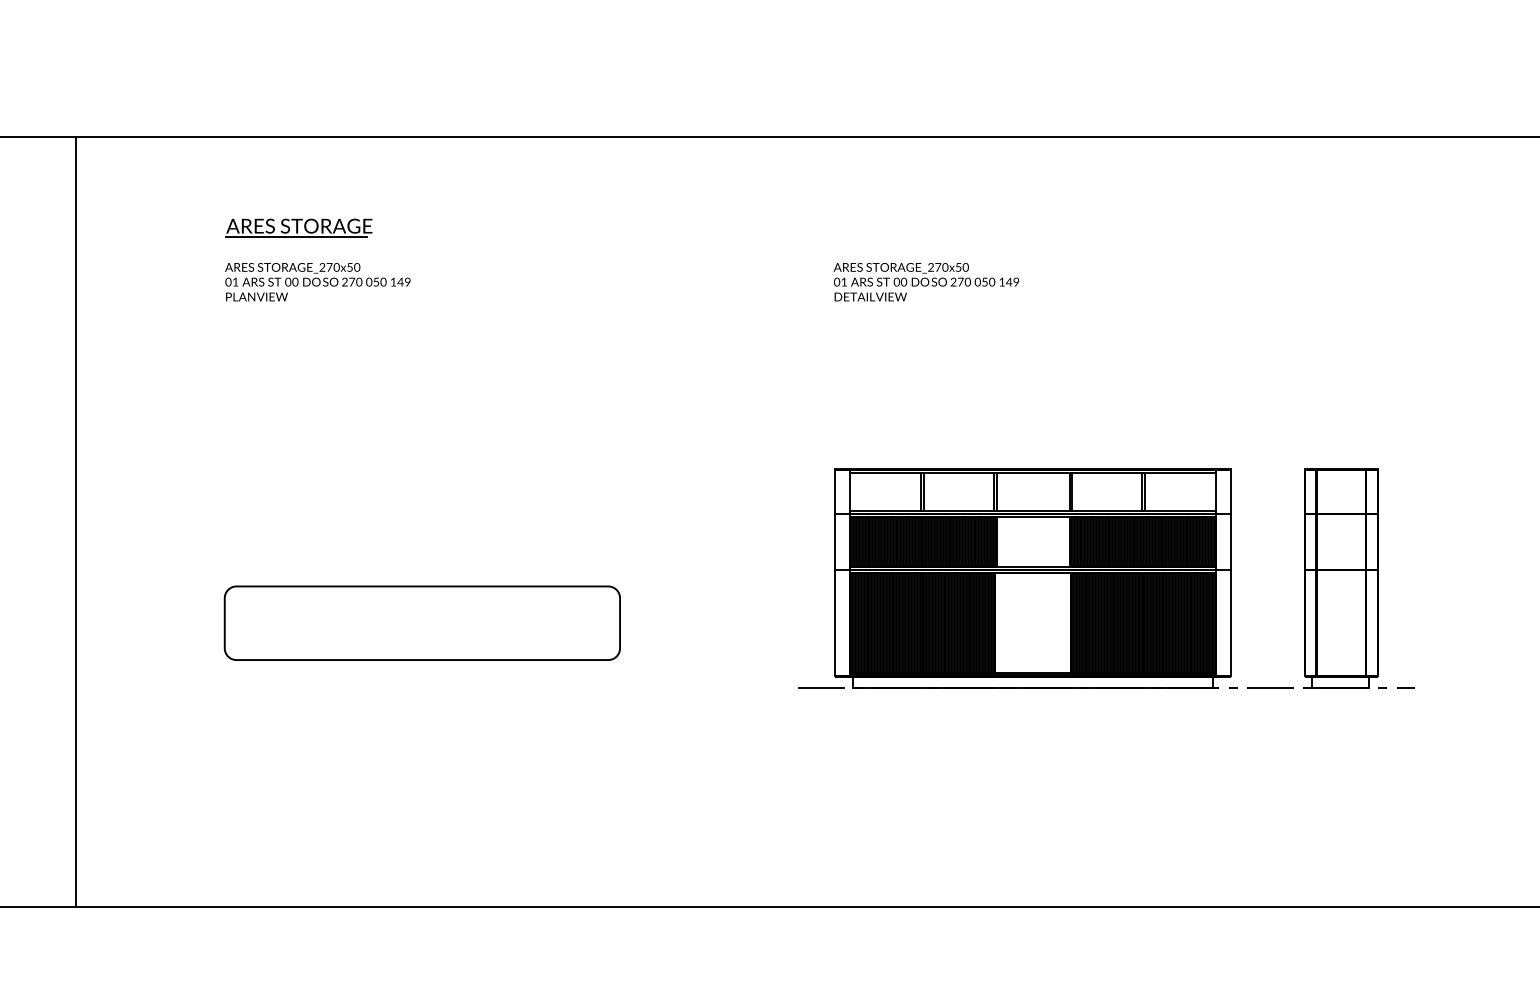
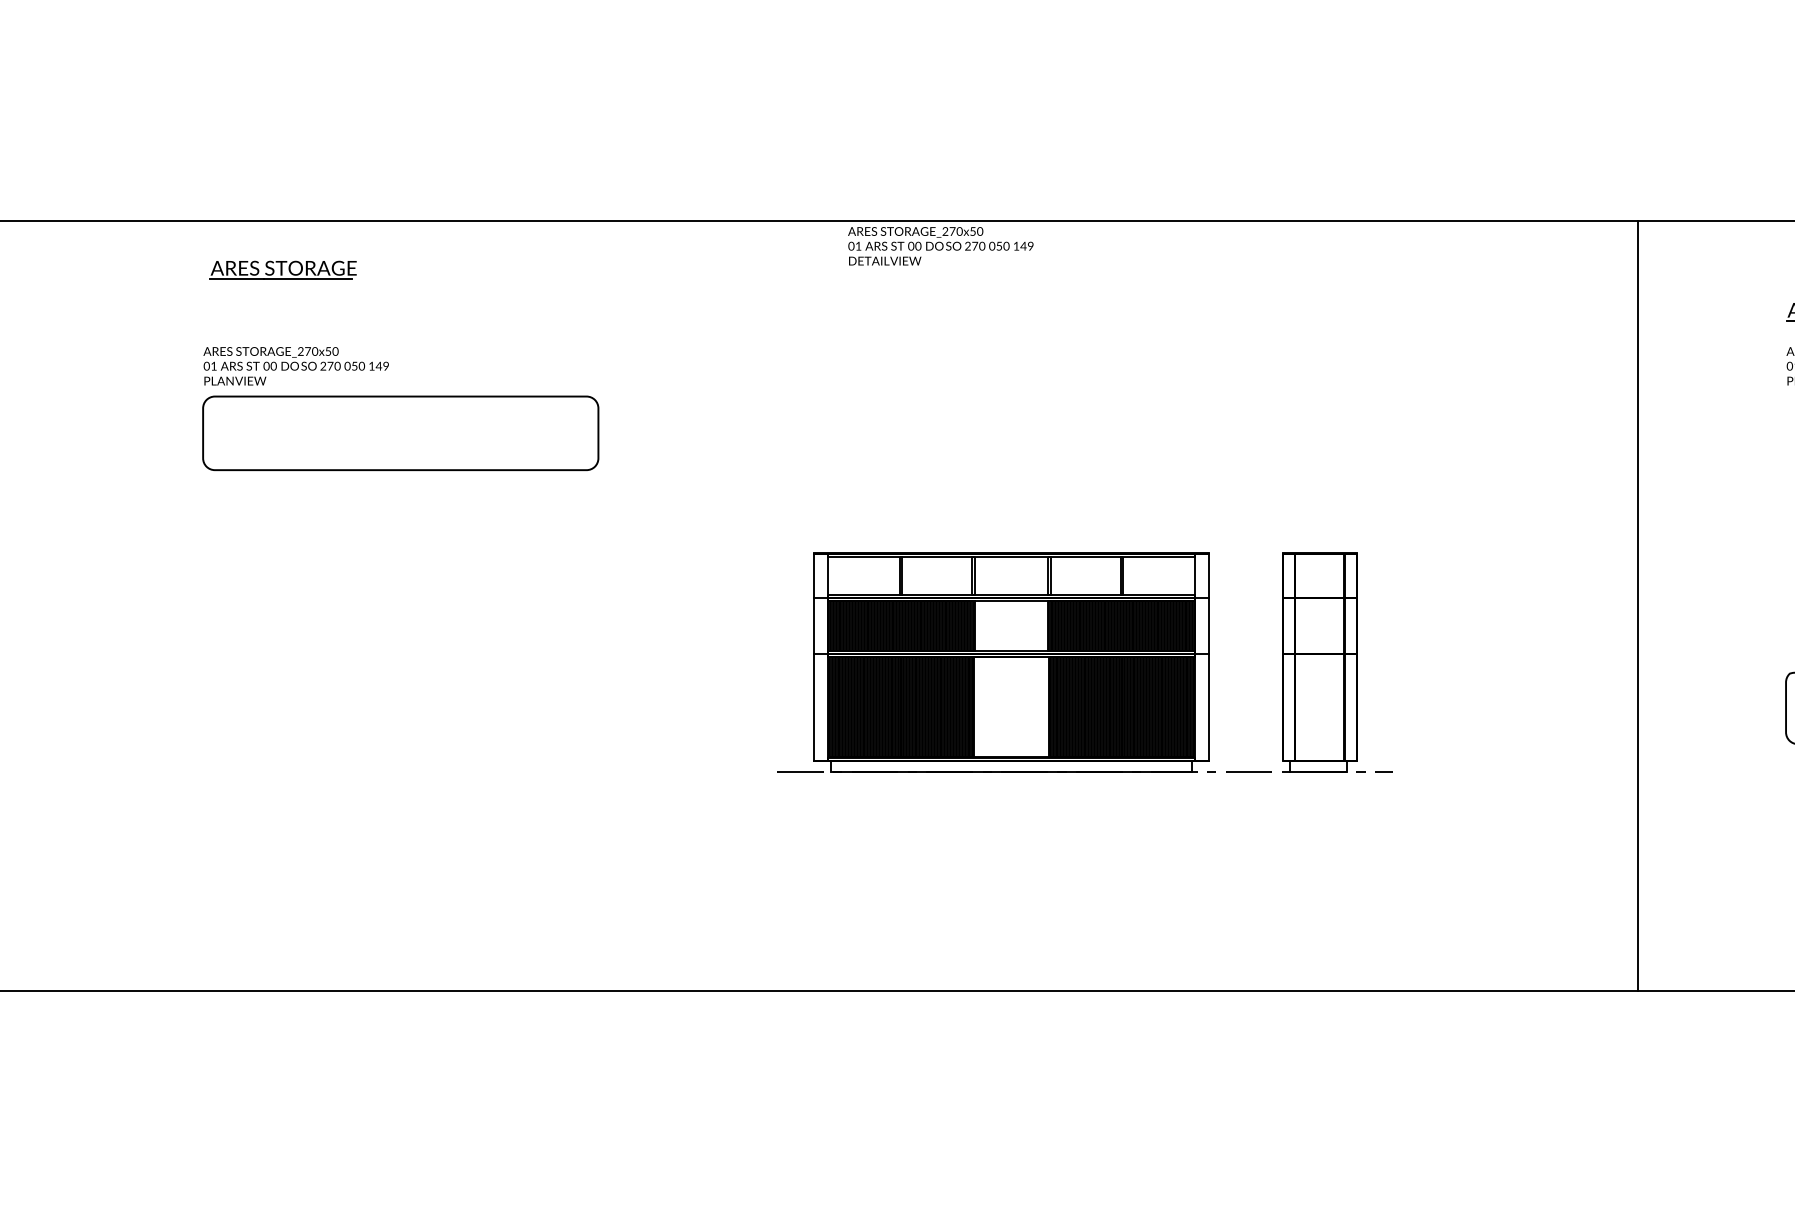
part: (298, 227) -> (282, 269), moved
text: (926, 282) -> (940, 246), moved
line: (76, 521) -> (54, 605), removed
part: (422, 623) -> (400, 433), moved

